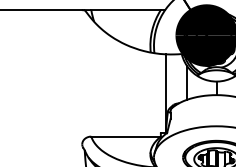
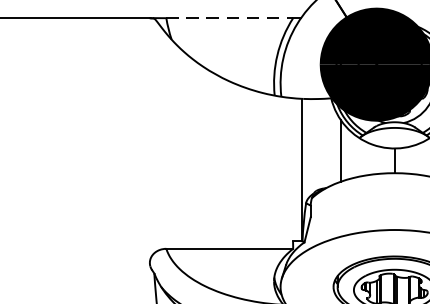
line: (126, 10) -> (230, 18), solid -> dashed

